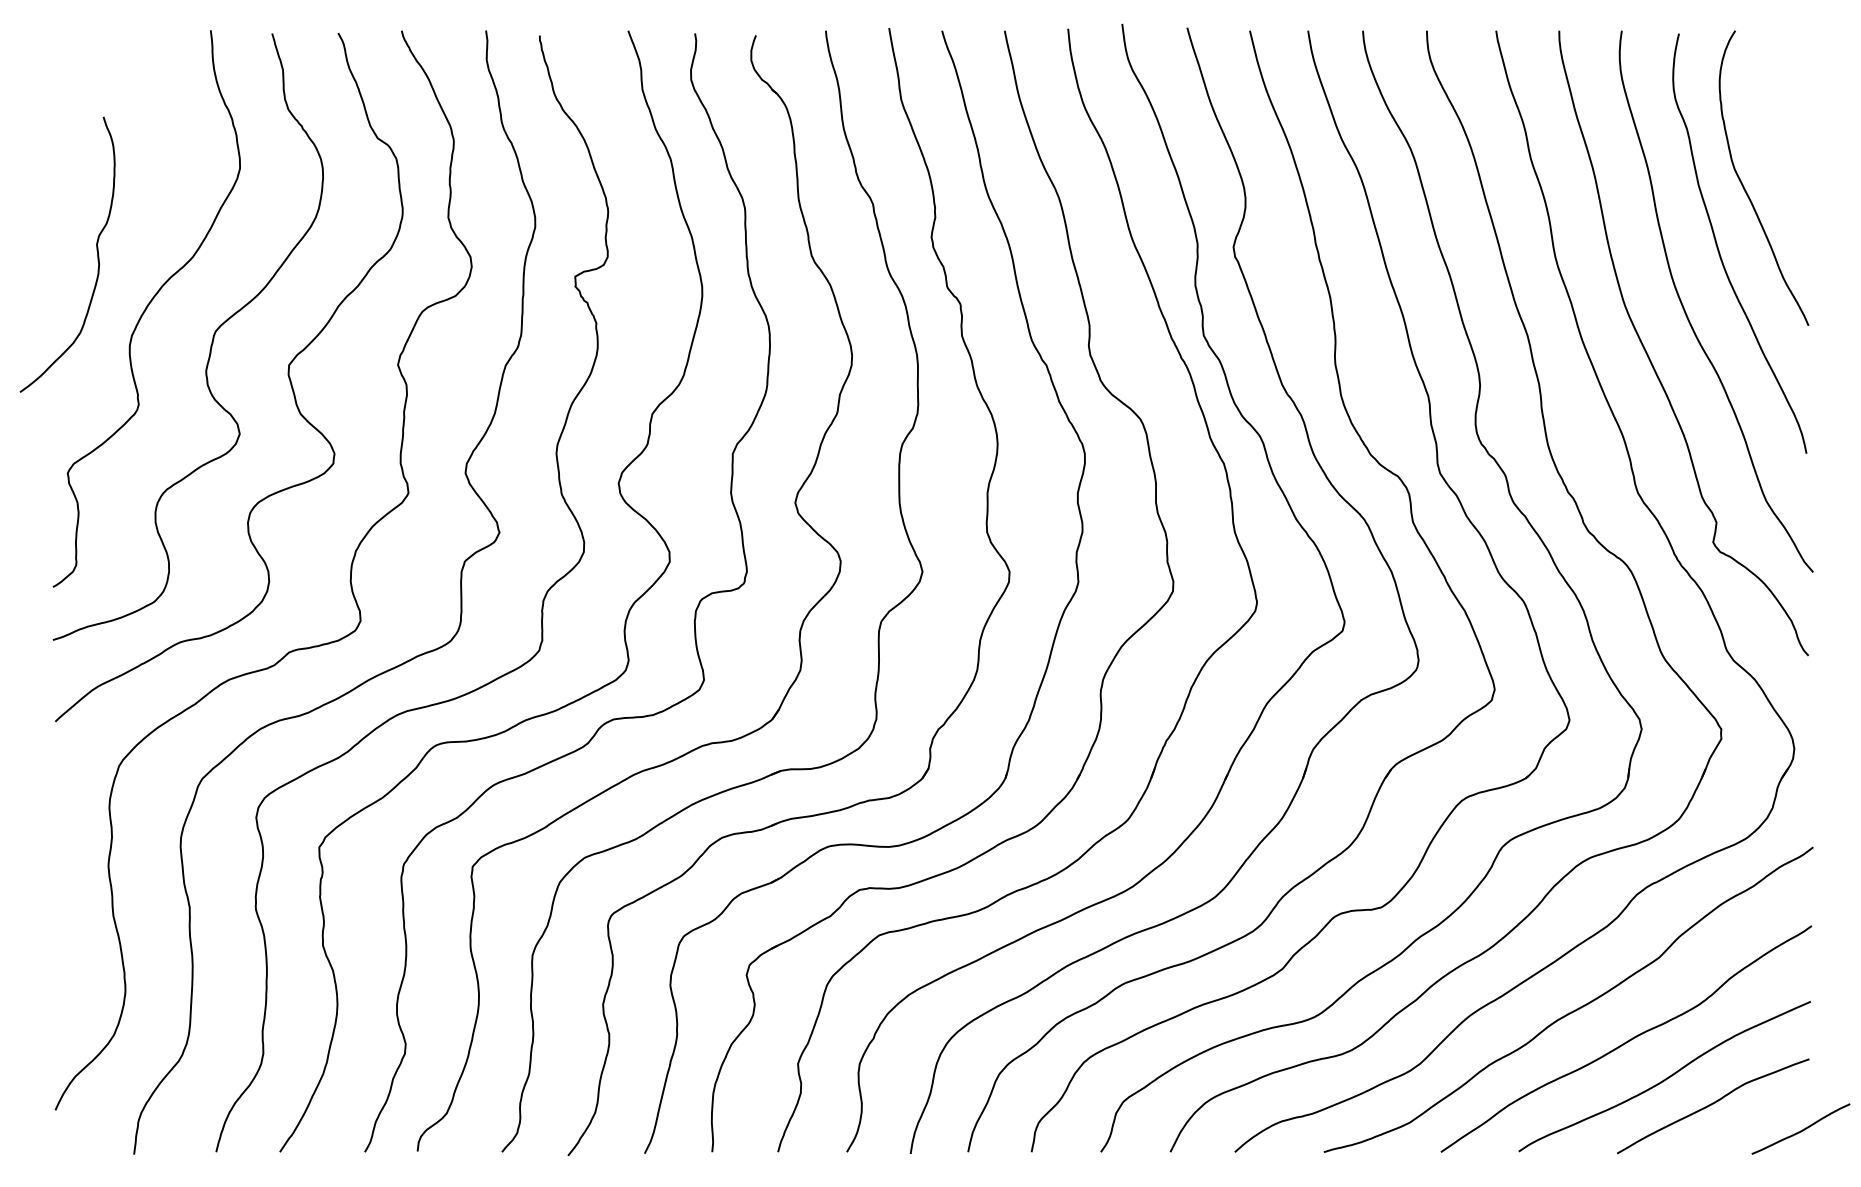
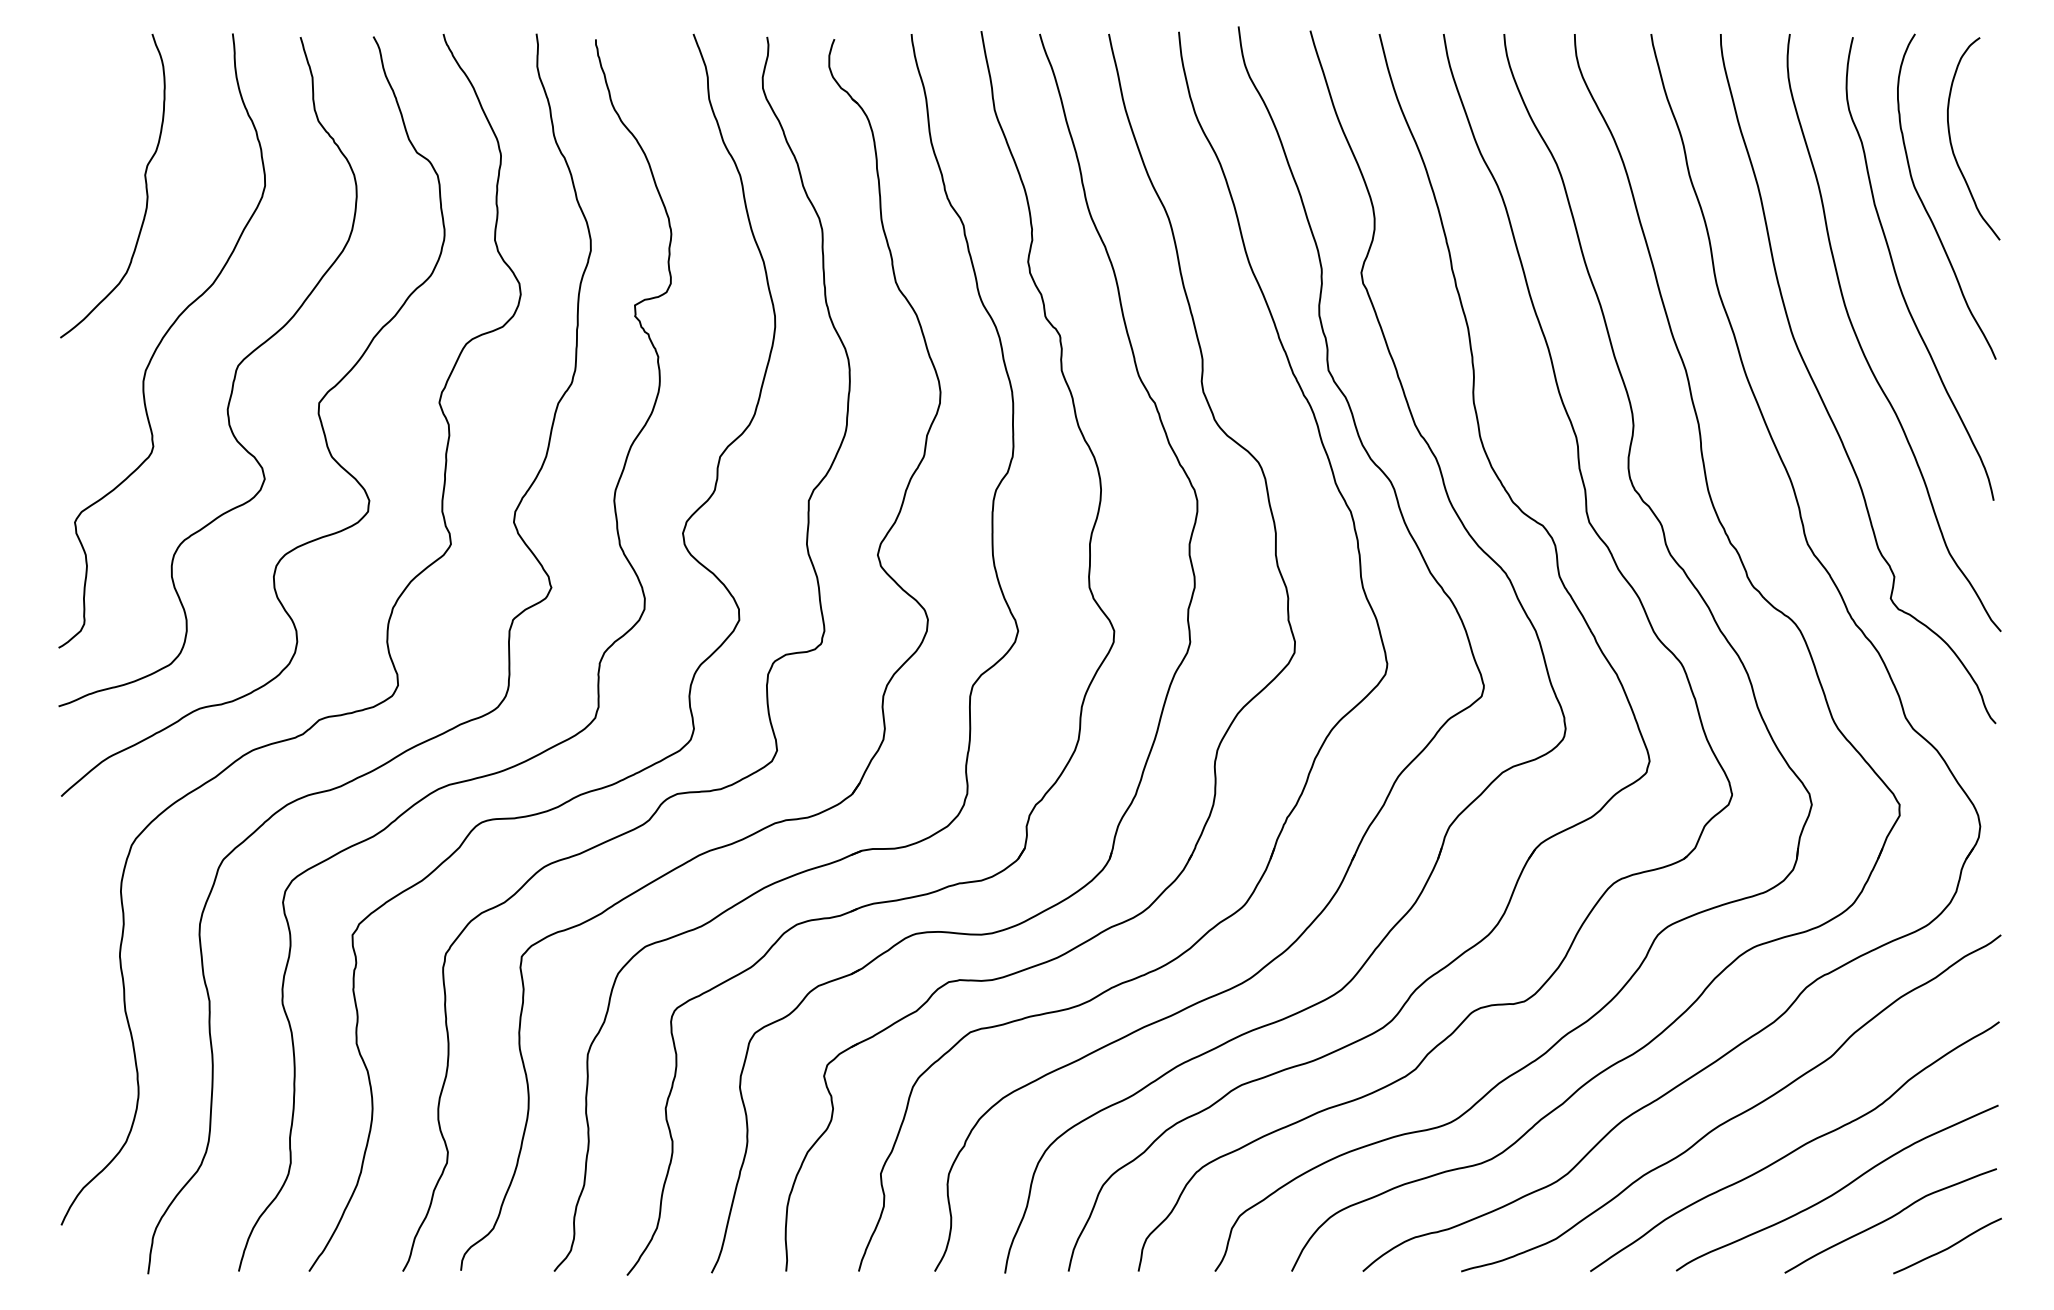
curve: (1768, 126) -> (1951, 139), added
curve: (96, 248) -> (144, 179), moved
curve: (1800, 1130) -> (1947, 1247), moved

